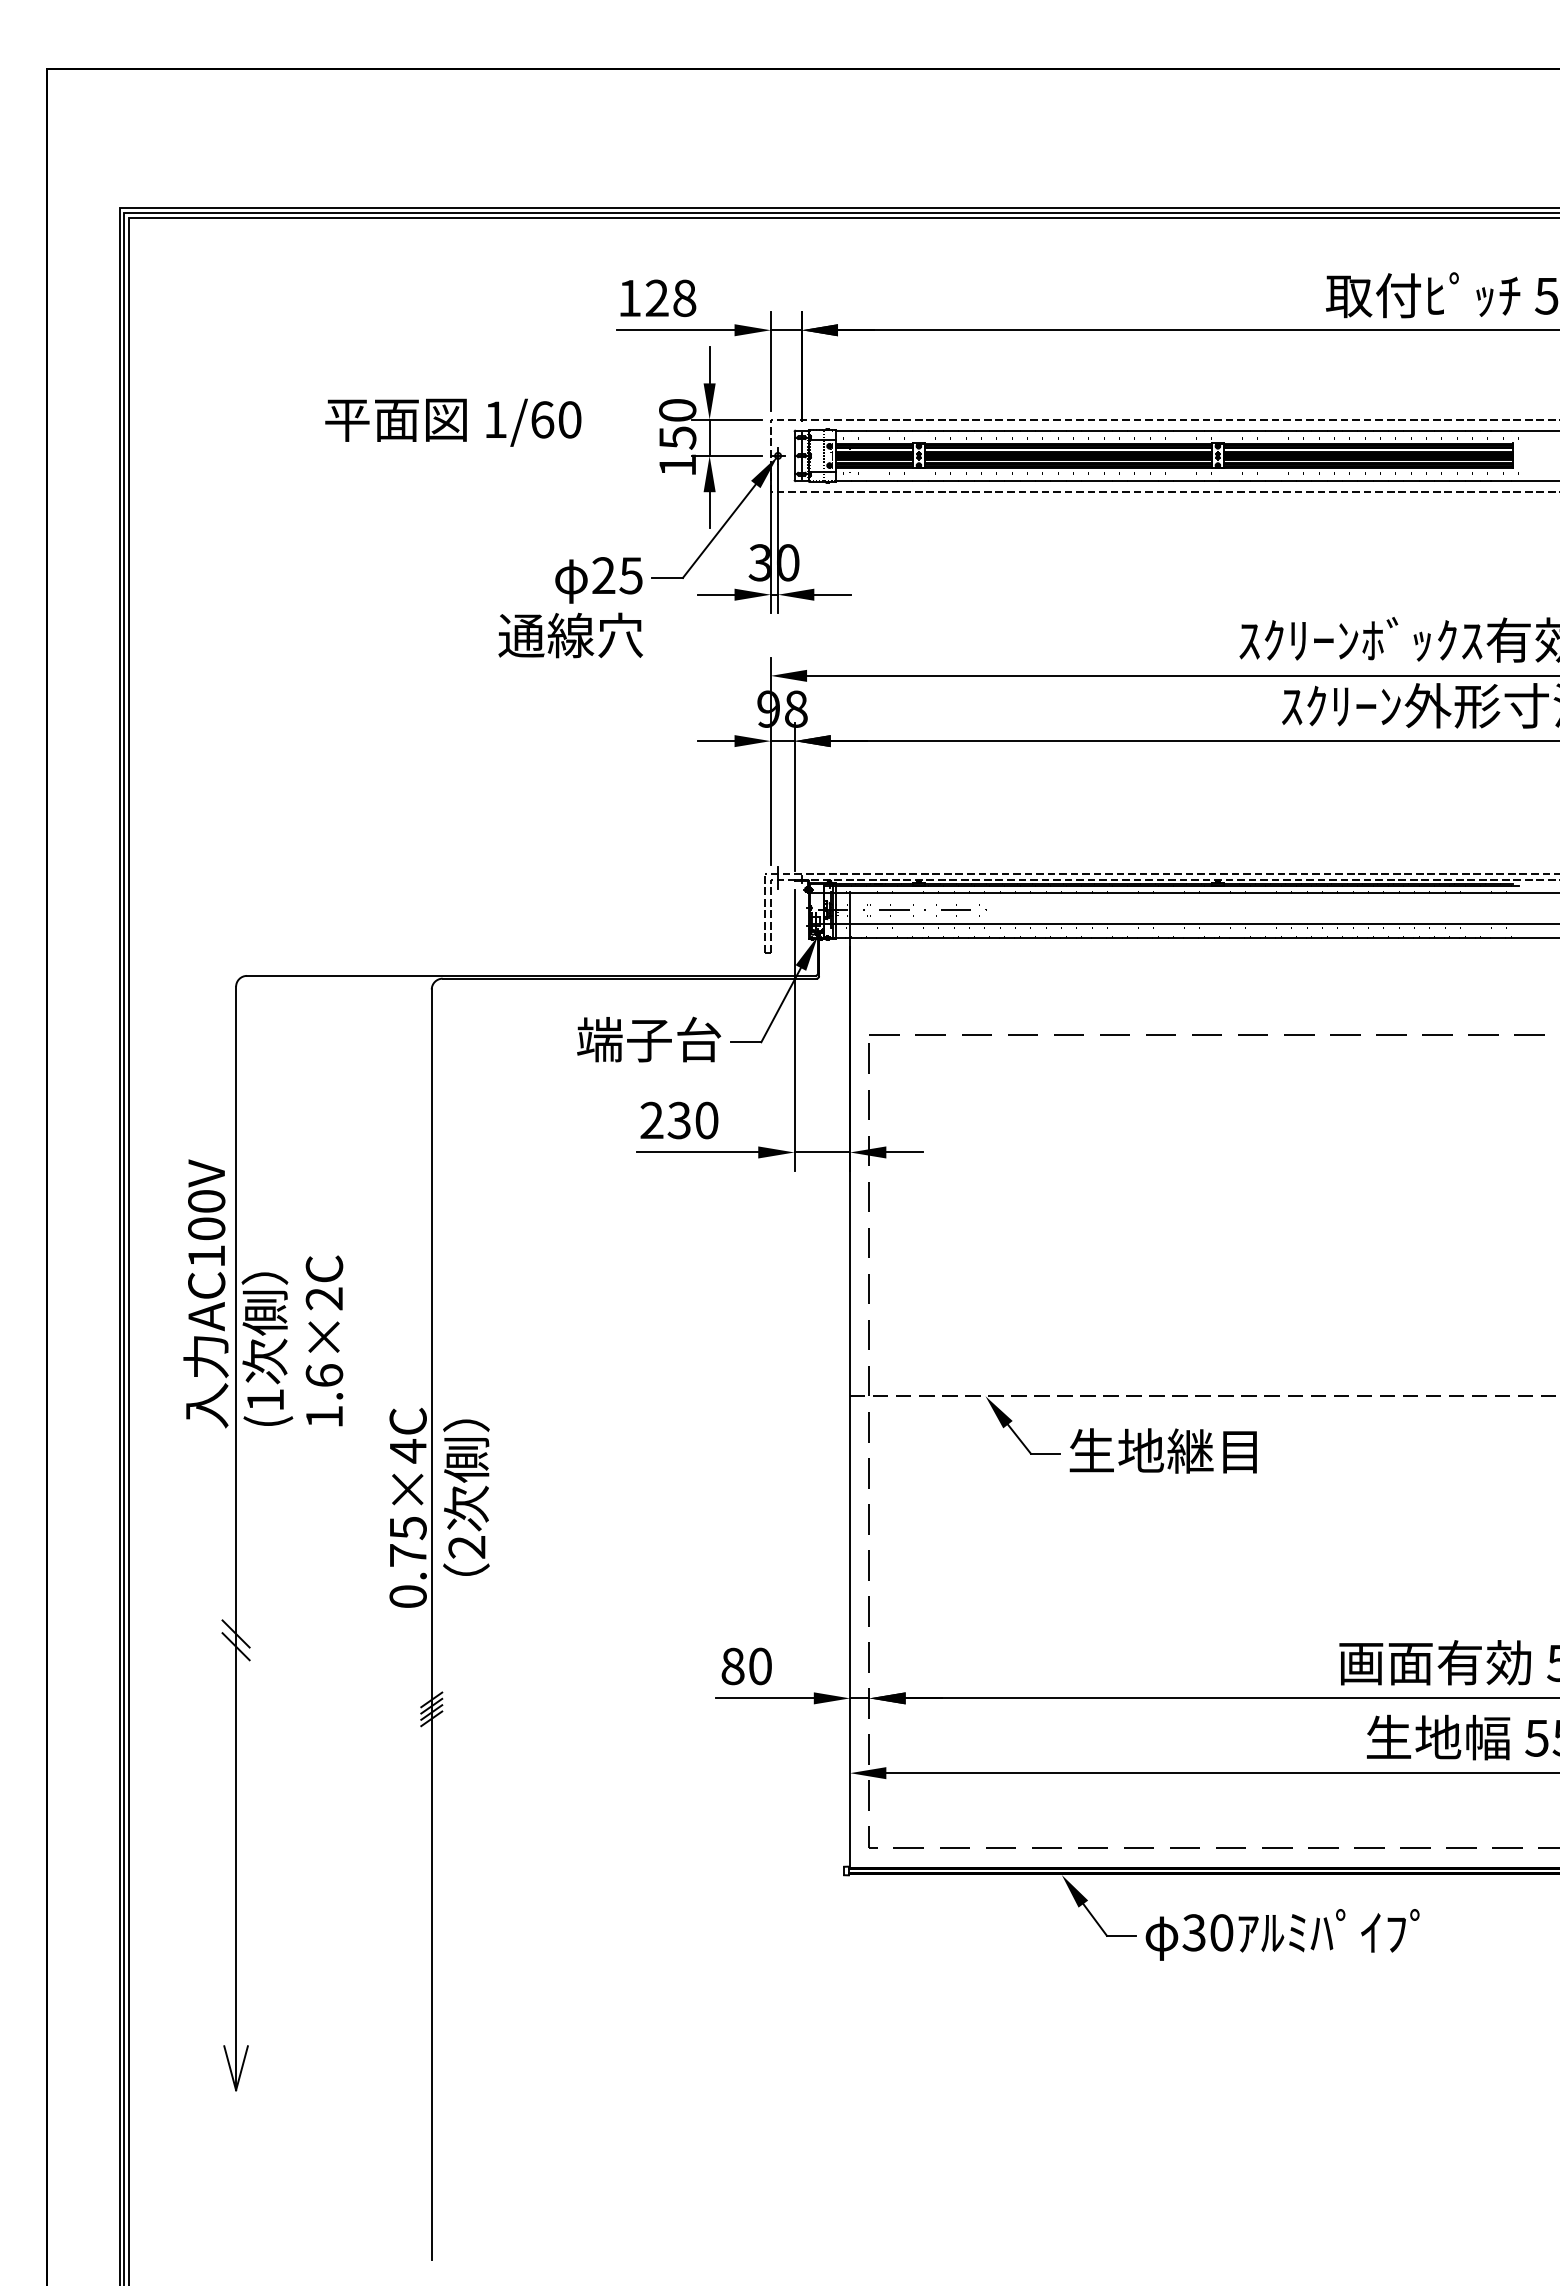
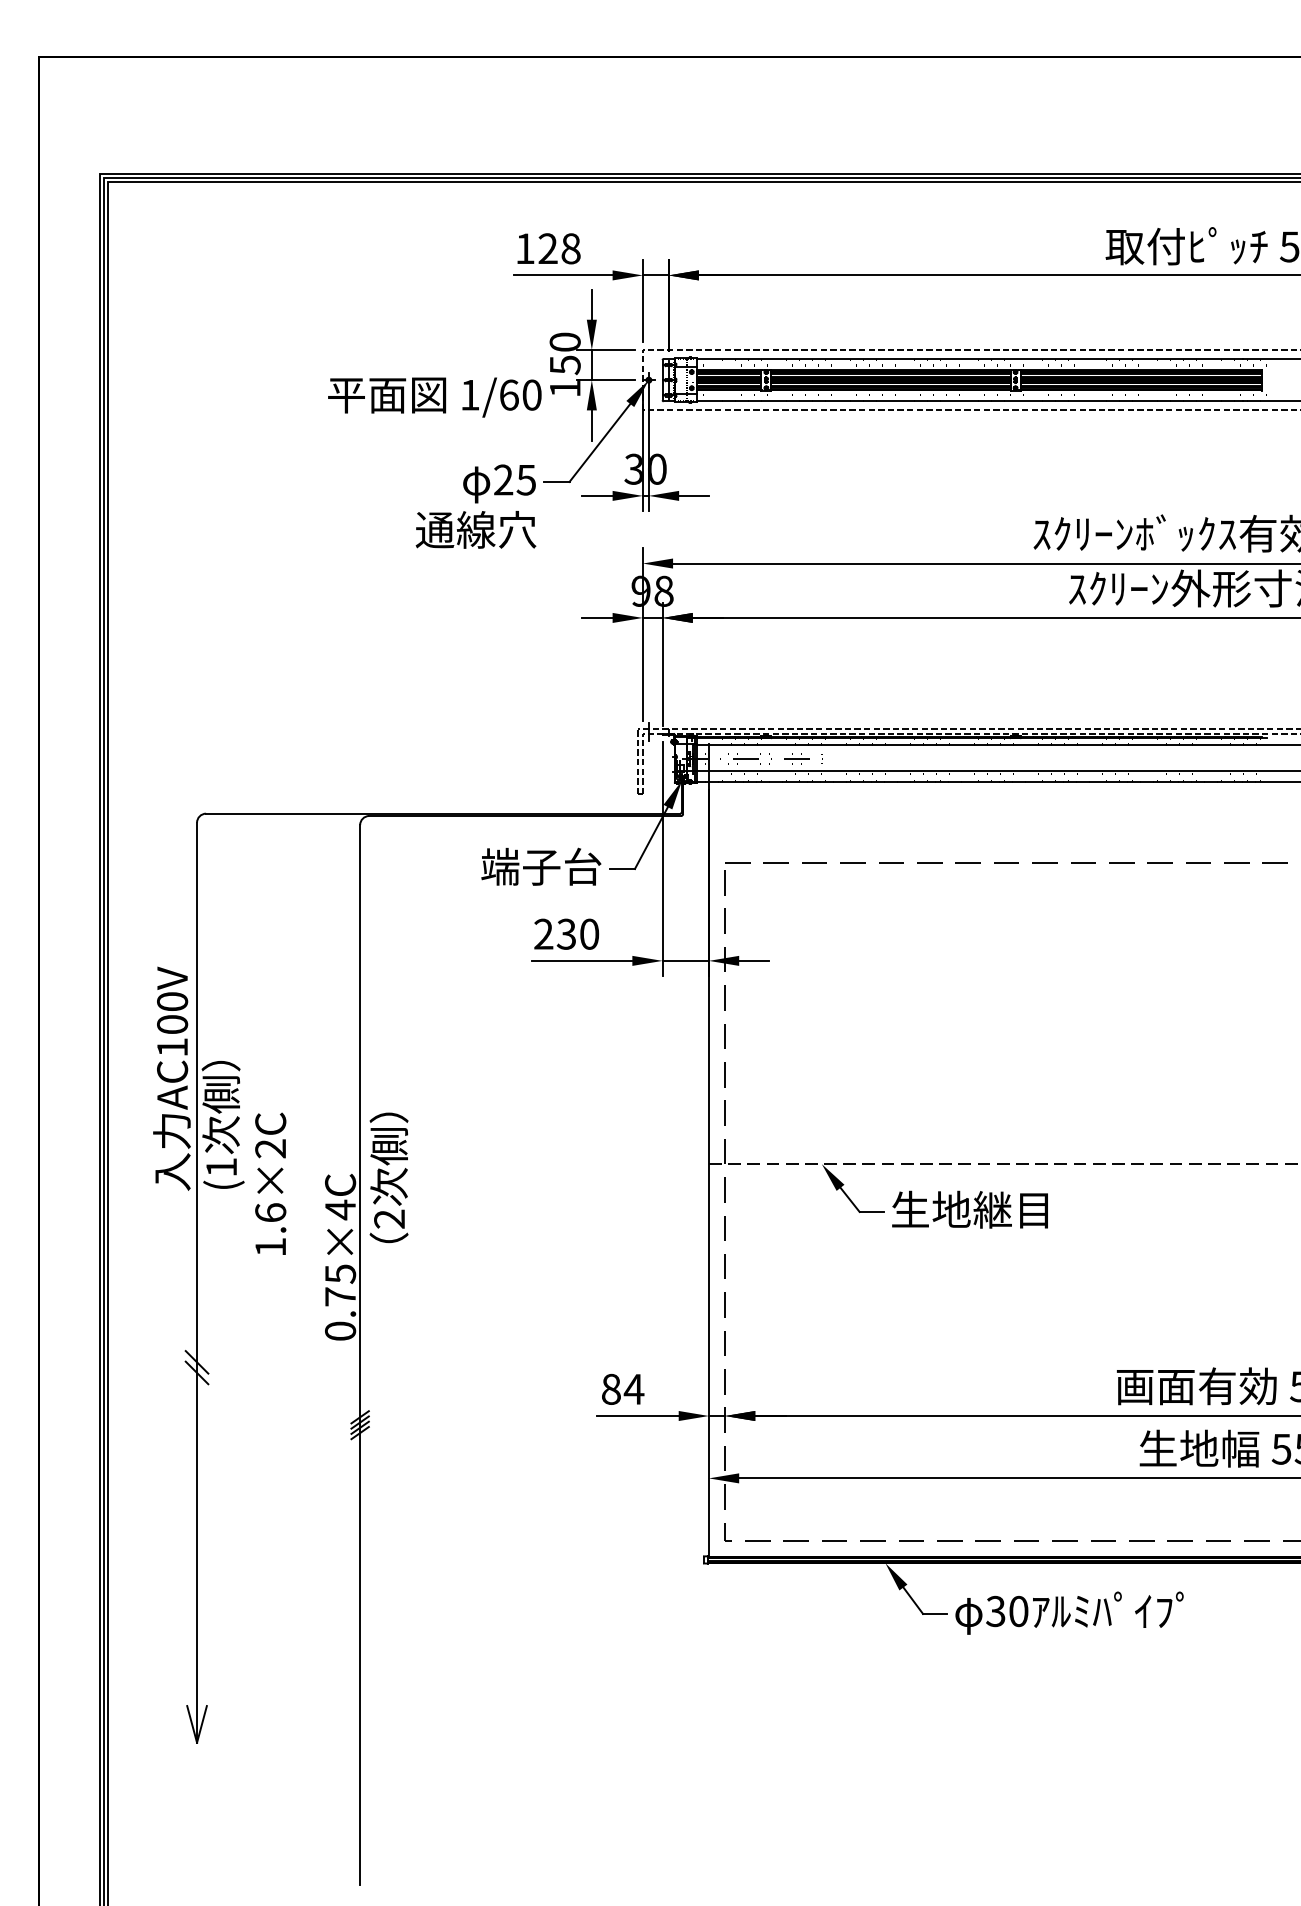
text: (453, 422) -> (434, 397), moved
text: (324, 1340) -> (270, 1183), moved
text: (466, 1497) -> (389, 1177), moved
text: (759, 1666) -> (633, 1389), 80 -> 84

